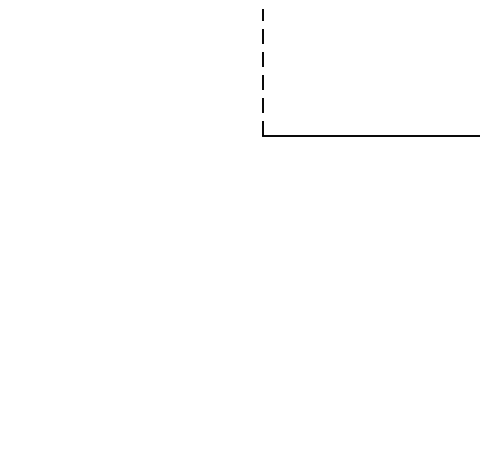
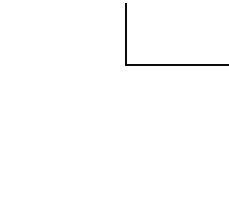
line: (263, 72) -> (125, 34), dashed -> solid

